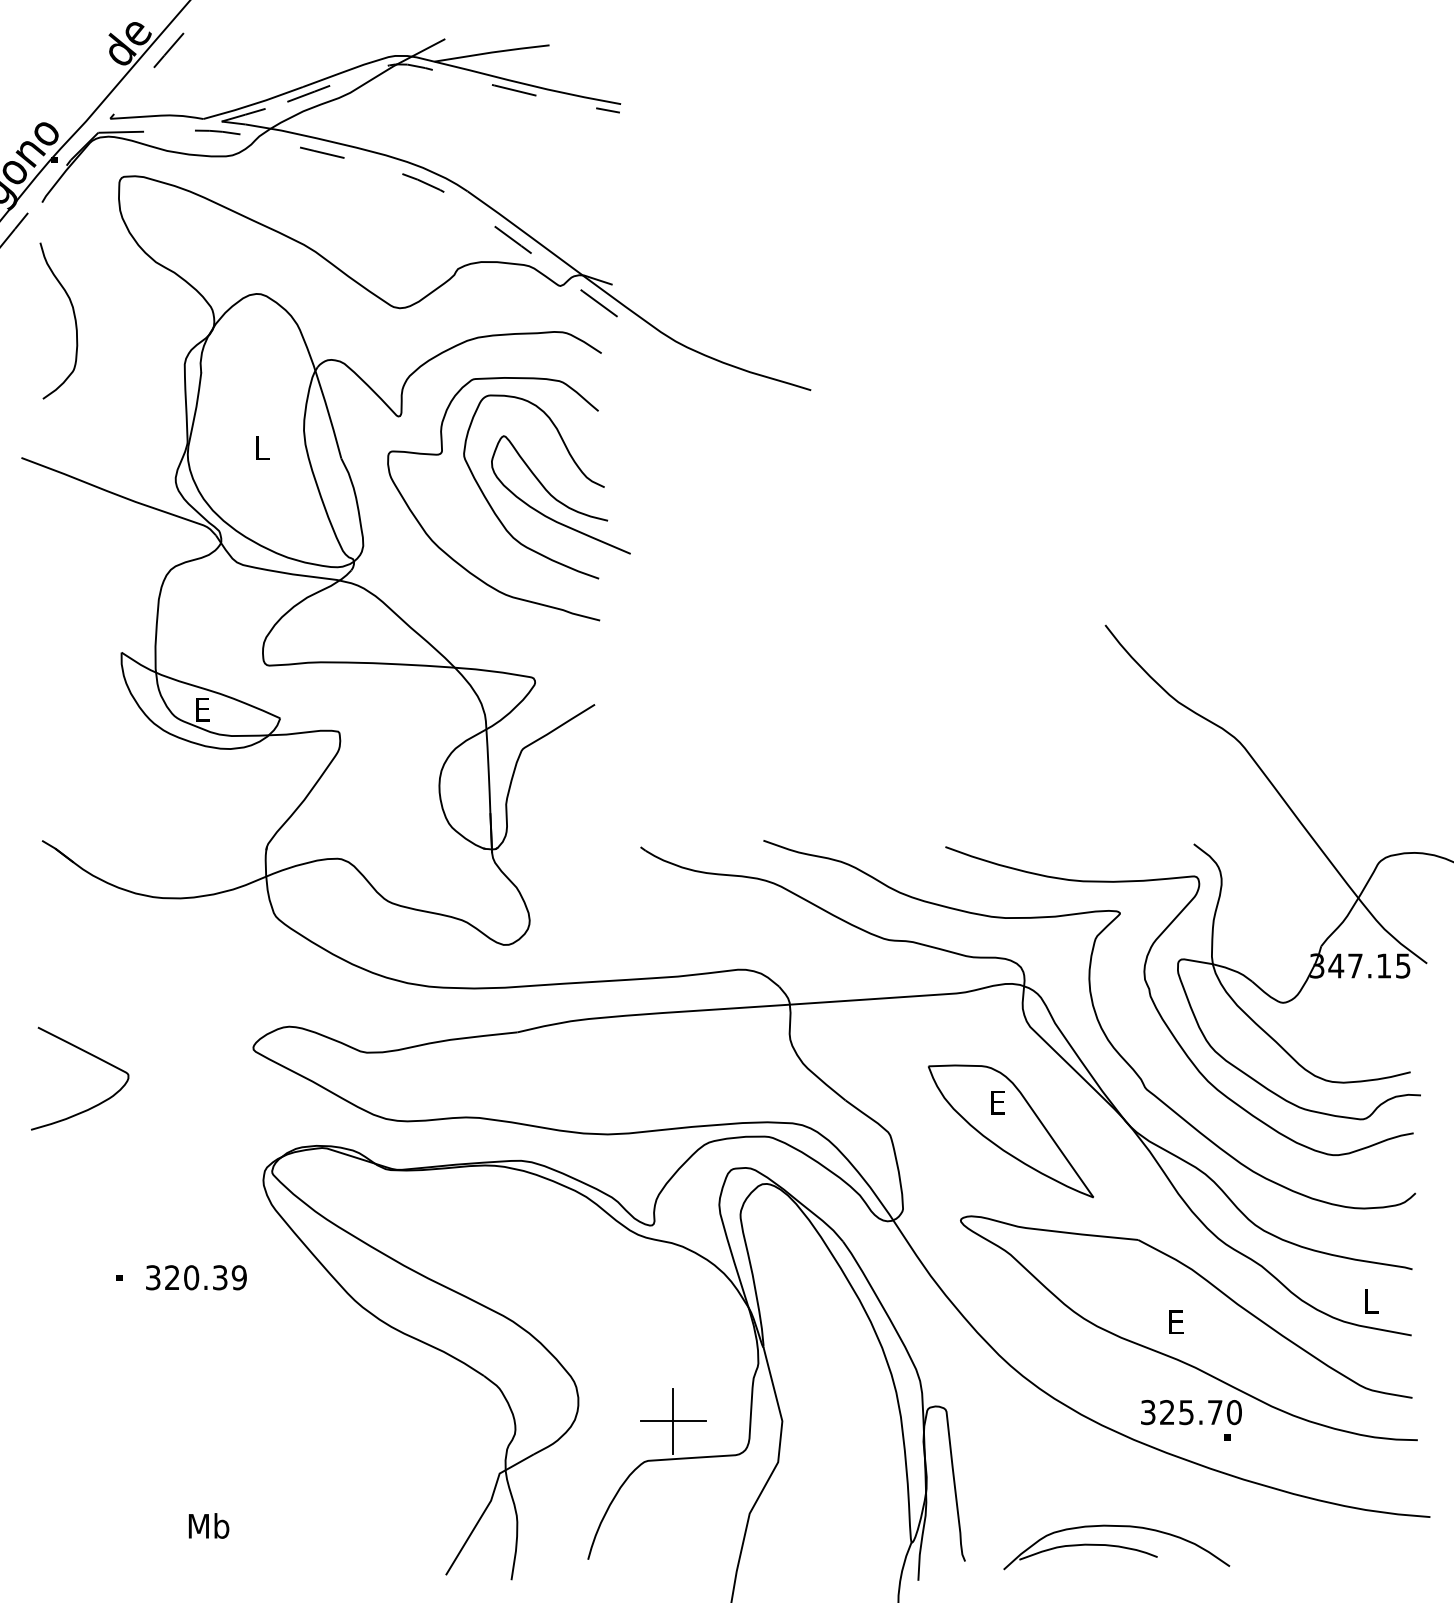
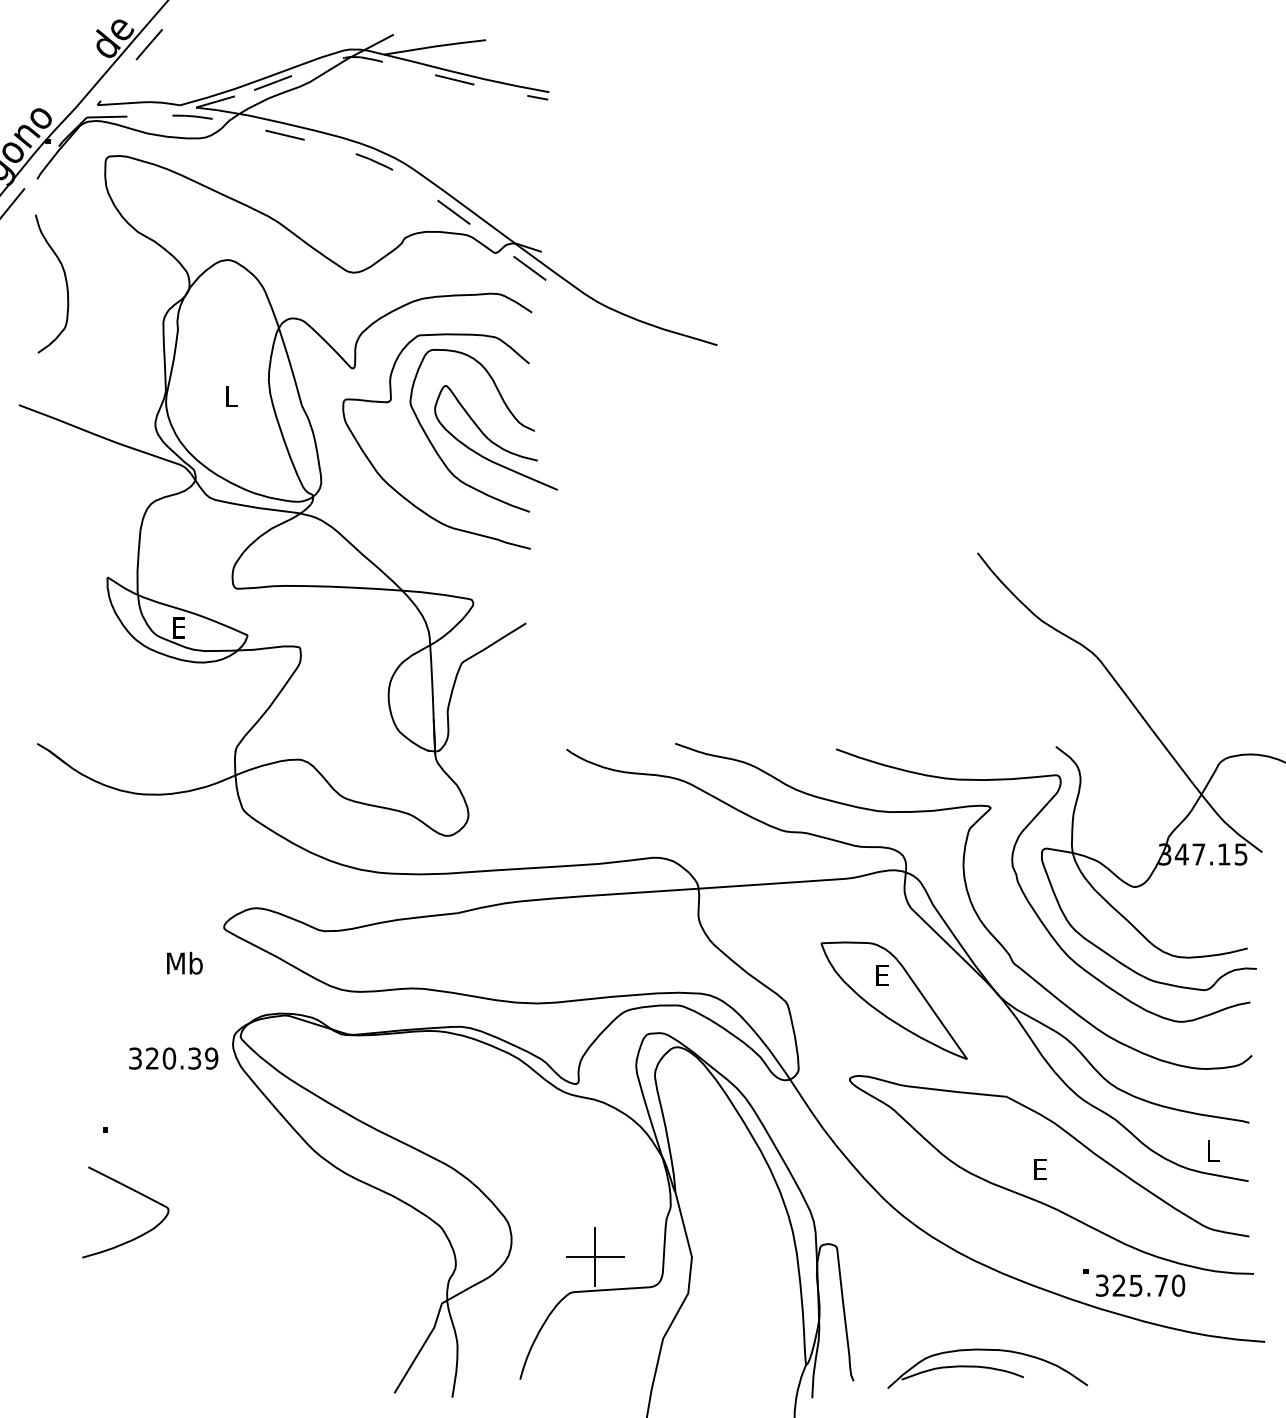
curve: (92, 1056) -> (136, 1192), moved
text: (196, 1277) -> (173, 1058), moved
text: (1191, 1412) -> (1140, 1285), moved
text: (209, 1525) -> (185, 962), moved

